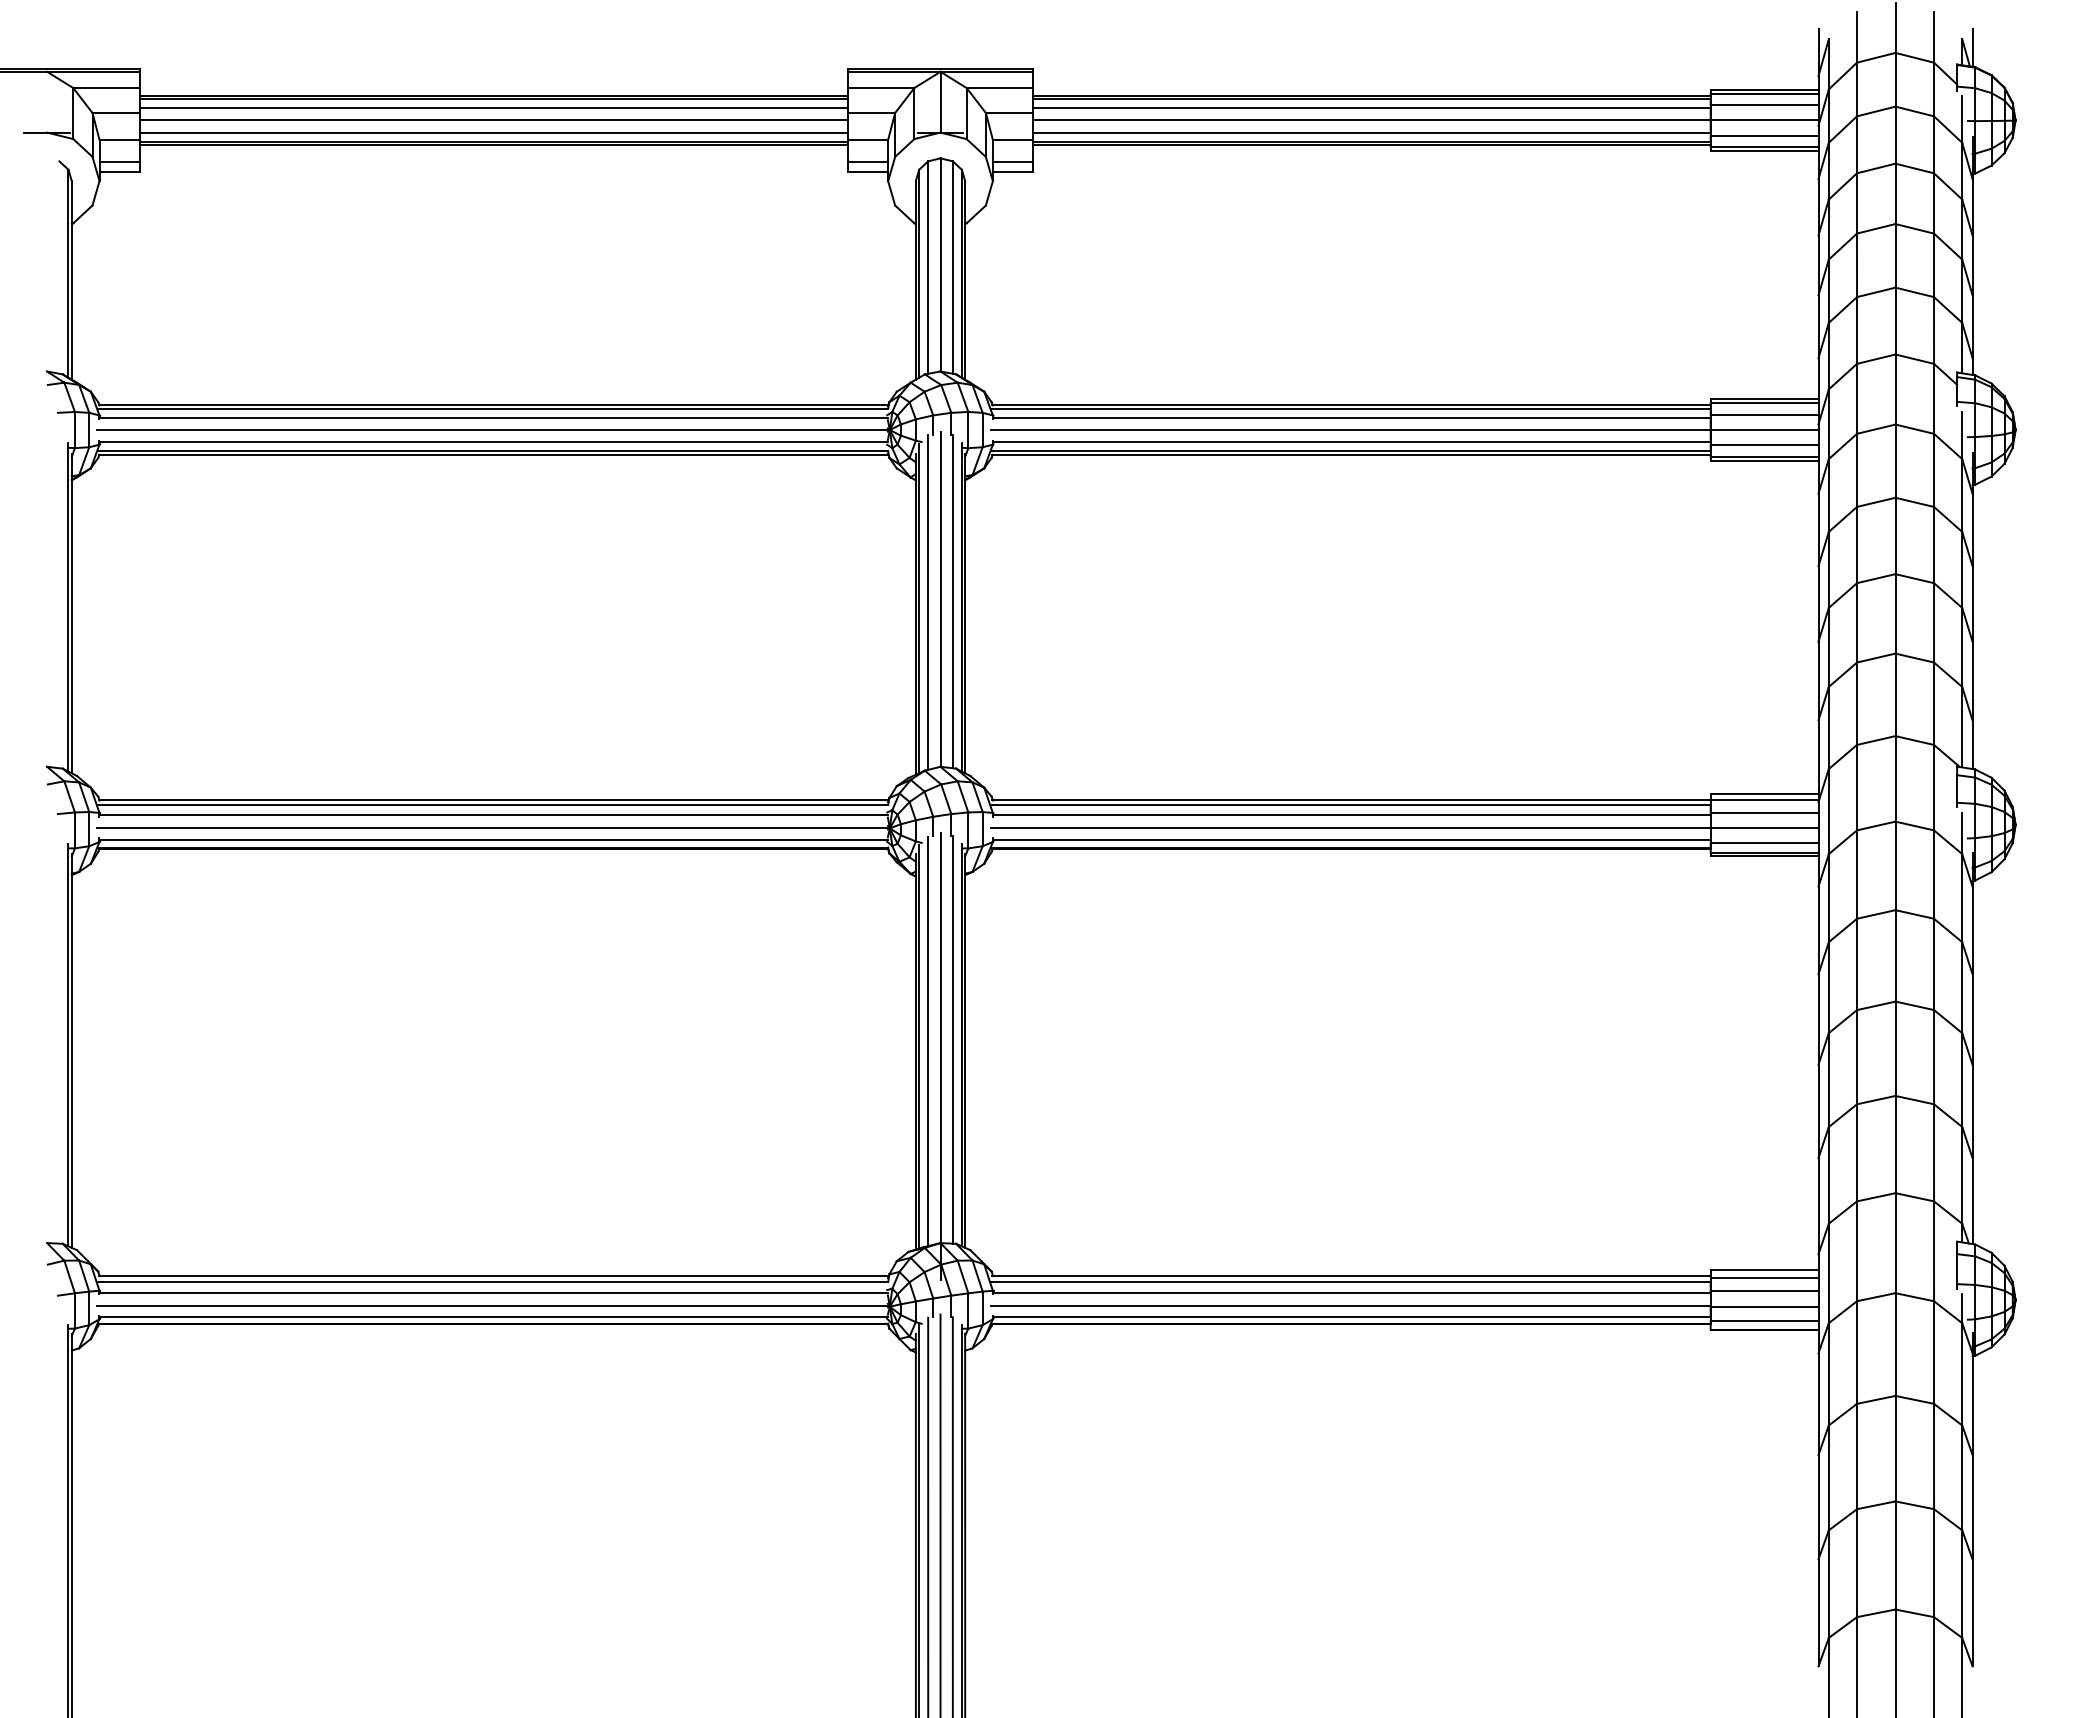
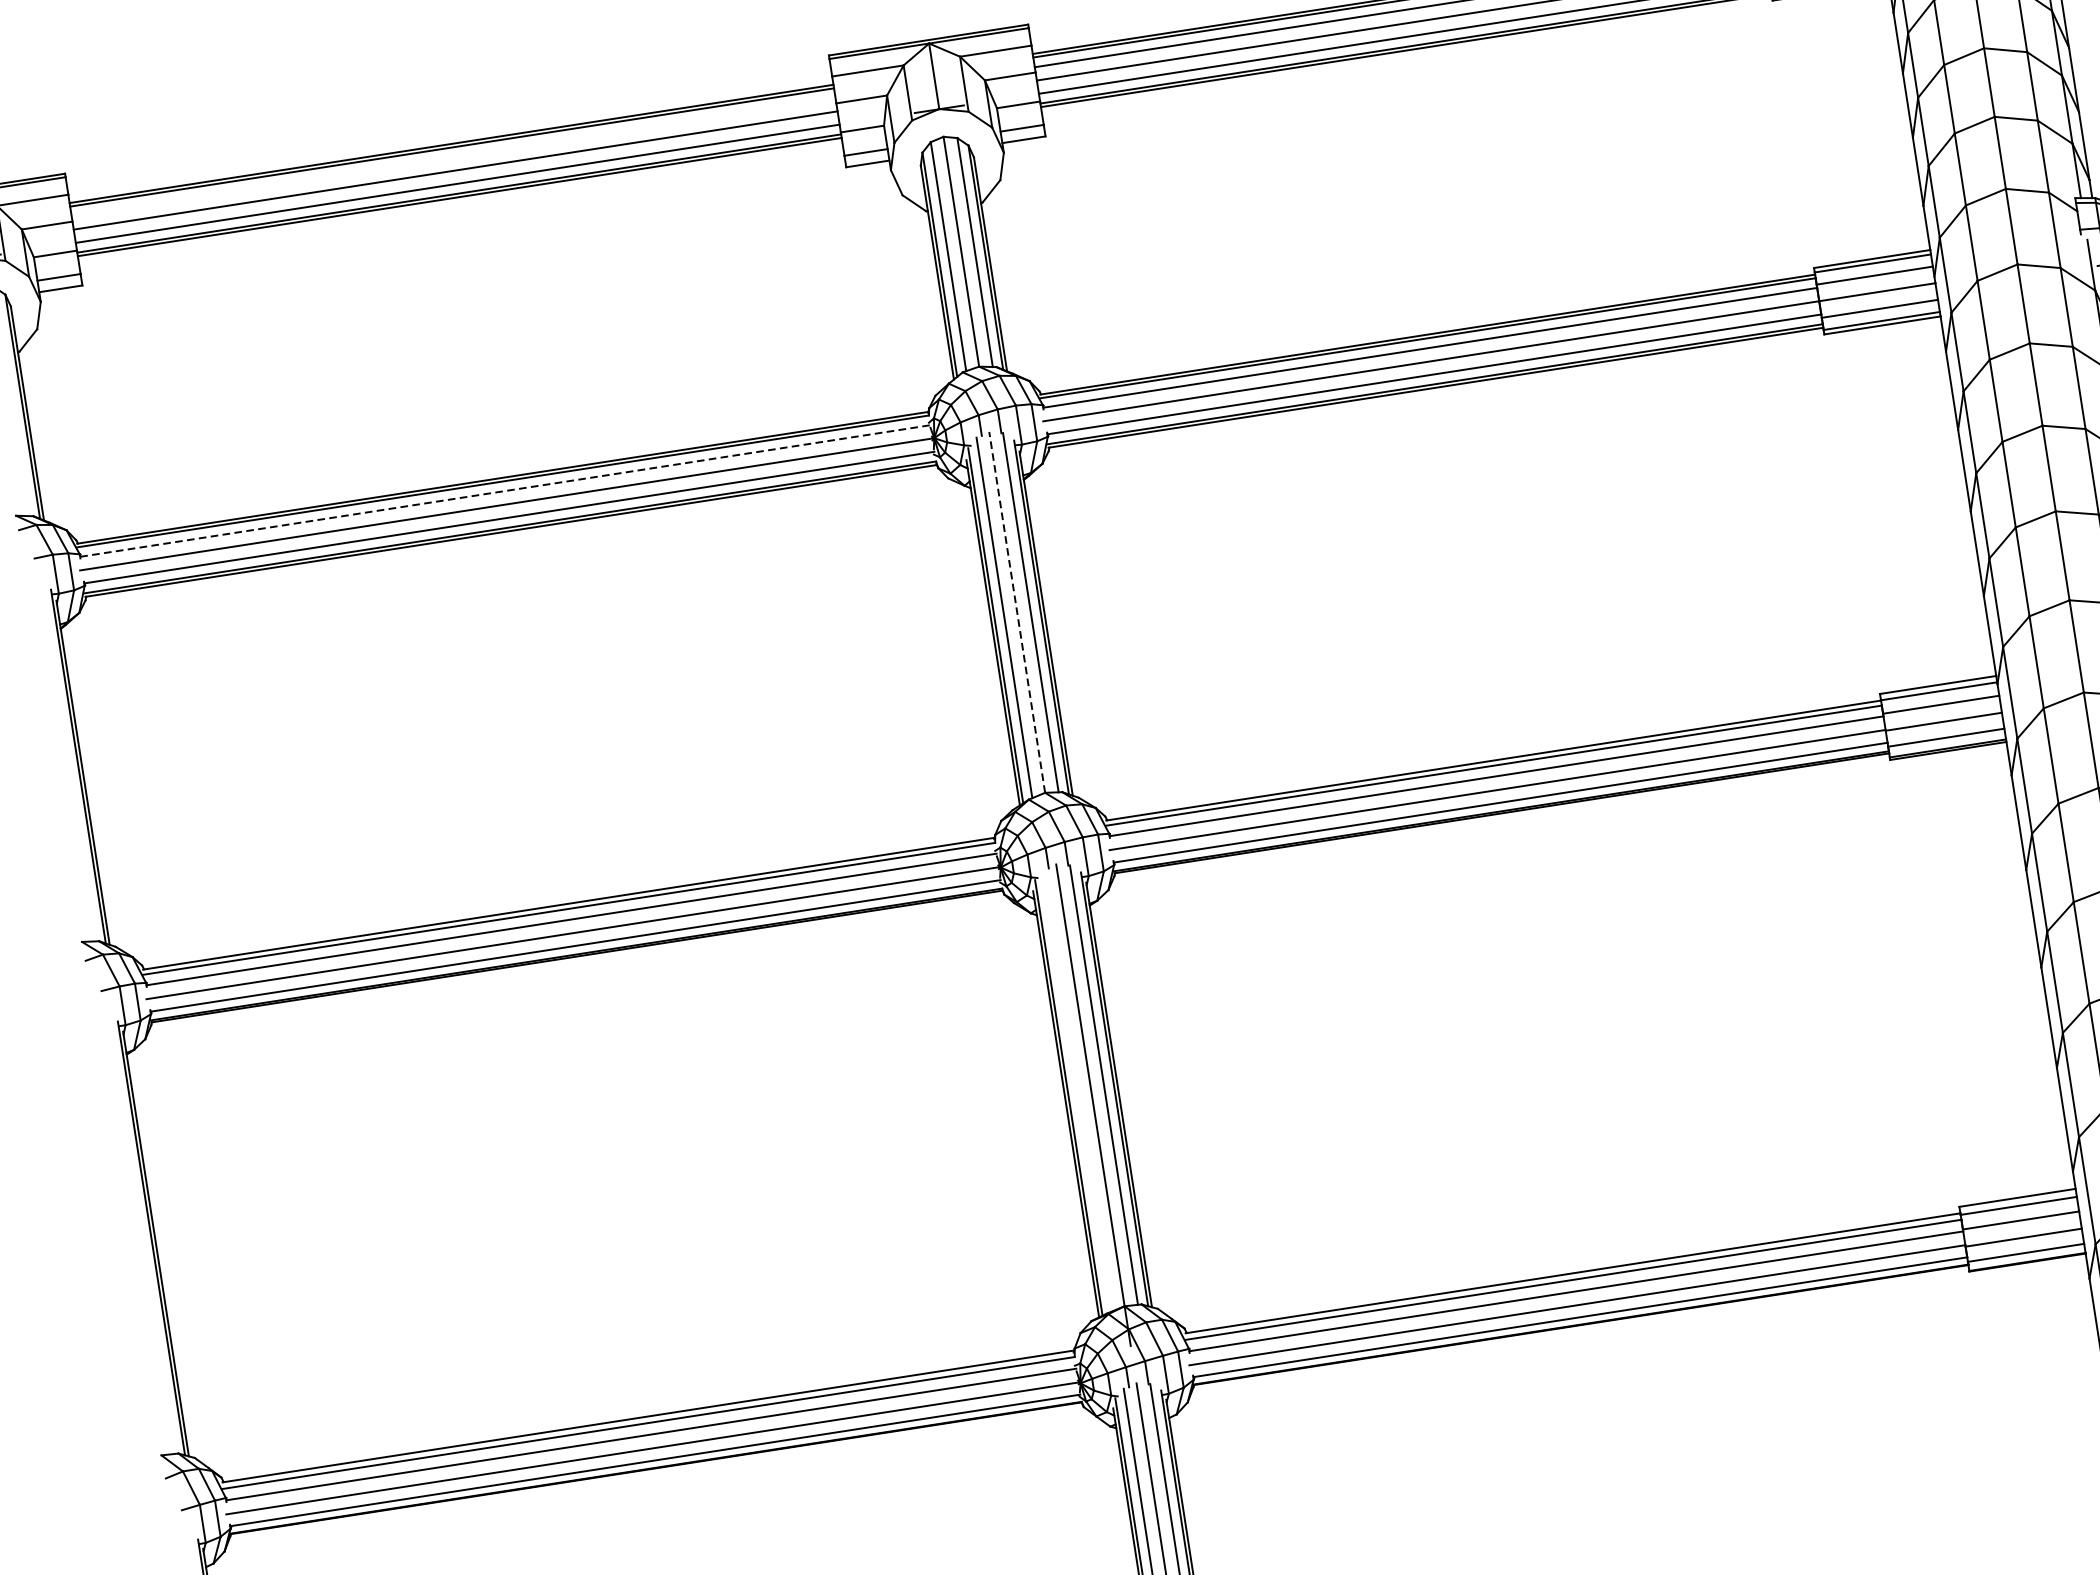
line: (493, 108) -> (453, 157), removed
line: (494, 417) -> (506, 490), solid -> dashed
line: (940, 598) -> (1017, 611), solid -> dashed
line: (928, 1041) -> (1078, 1090), removed

